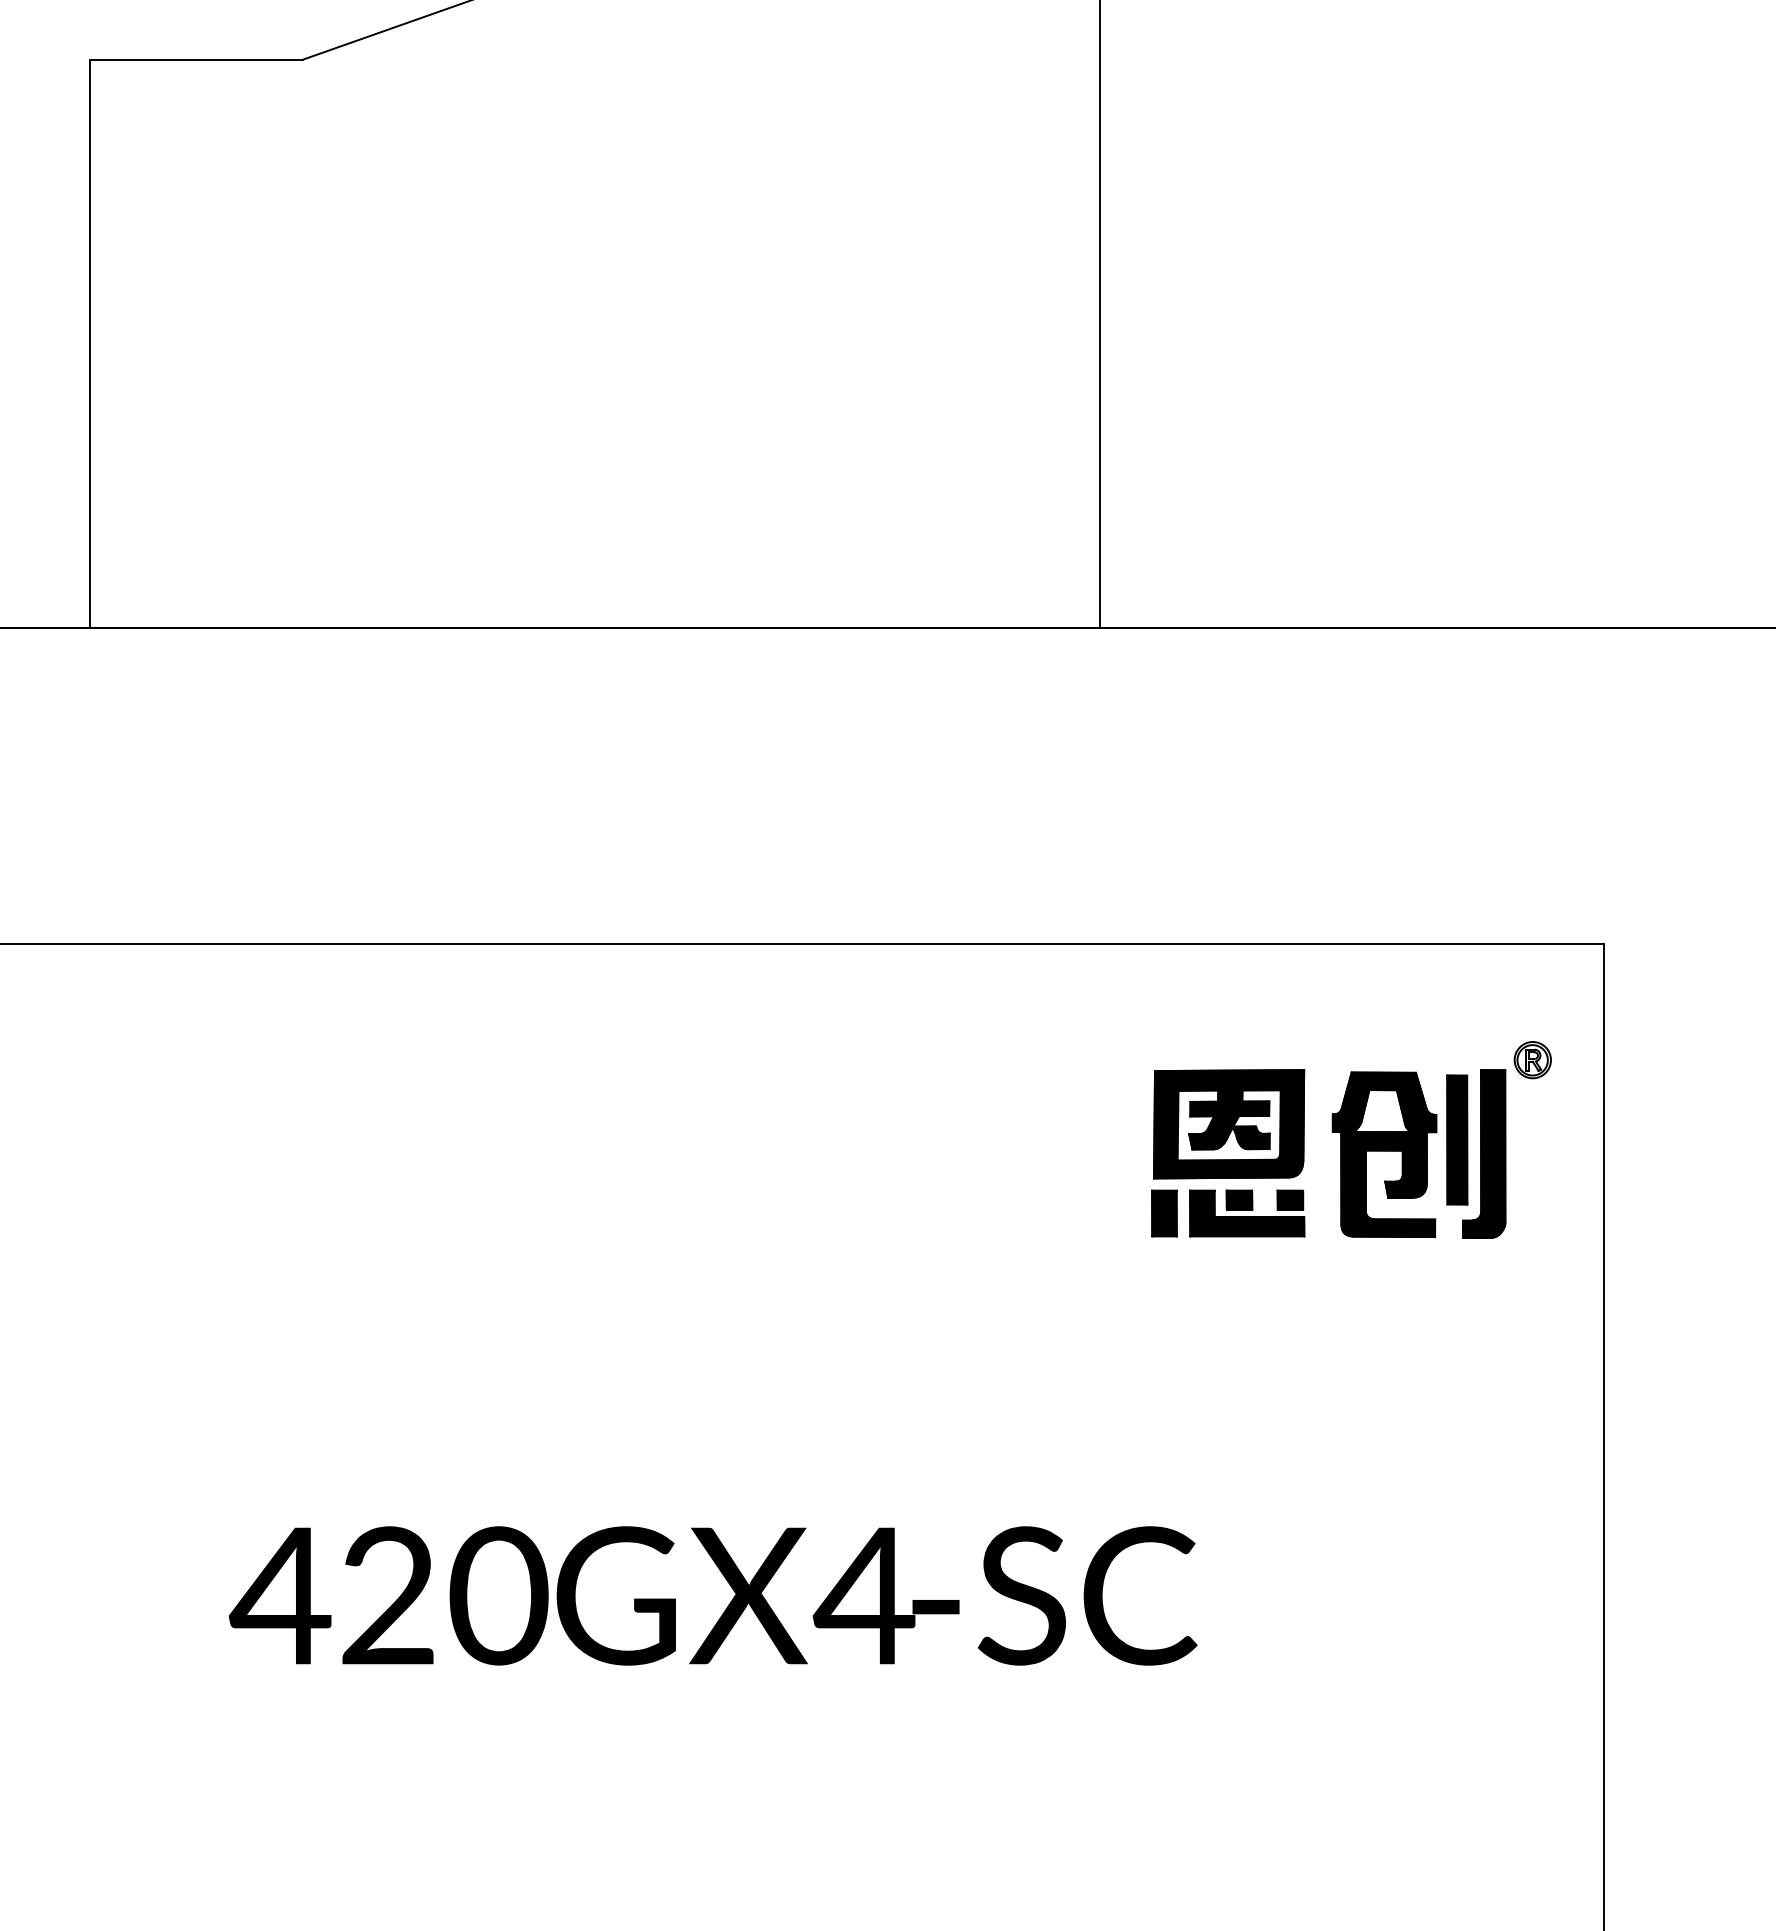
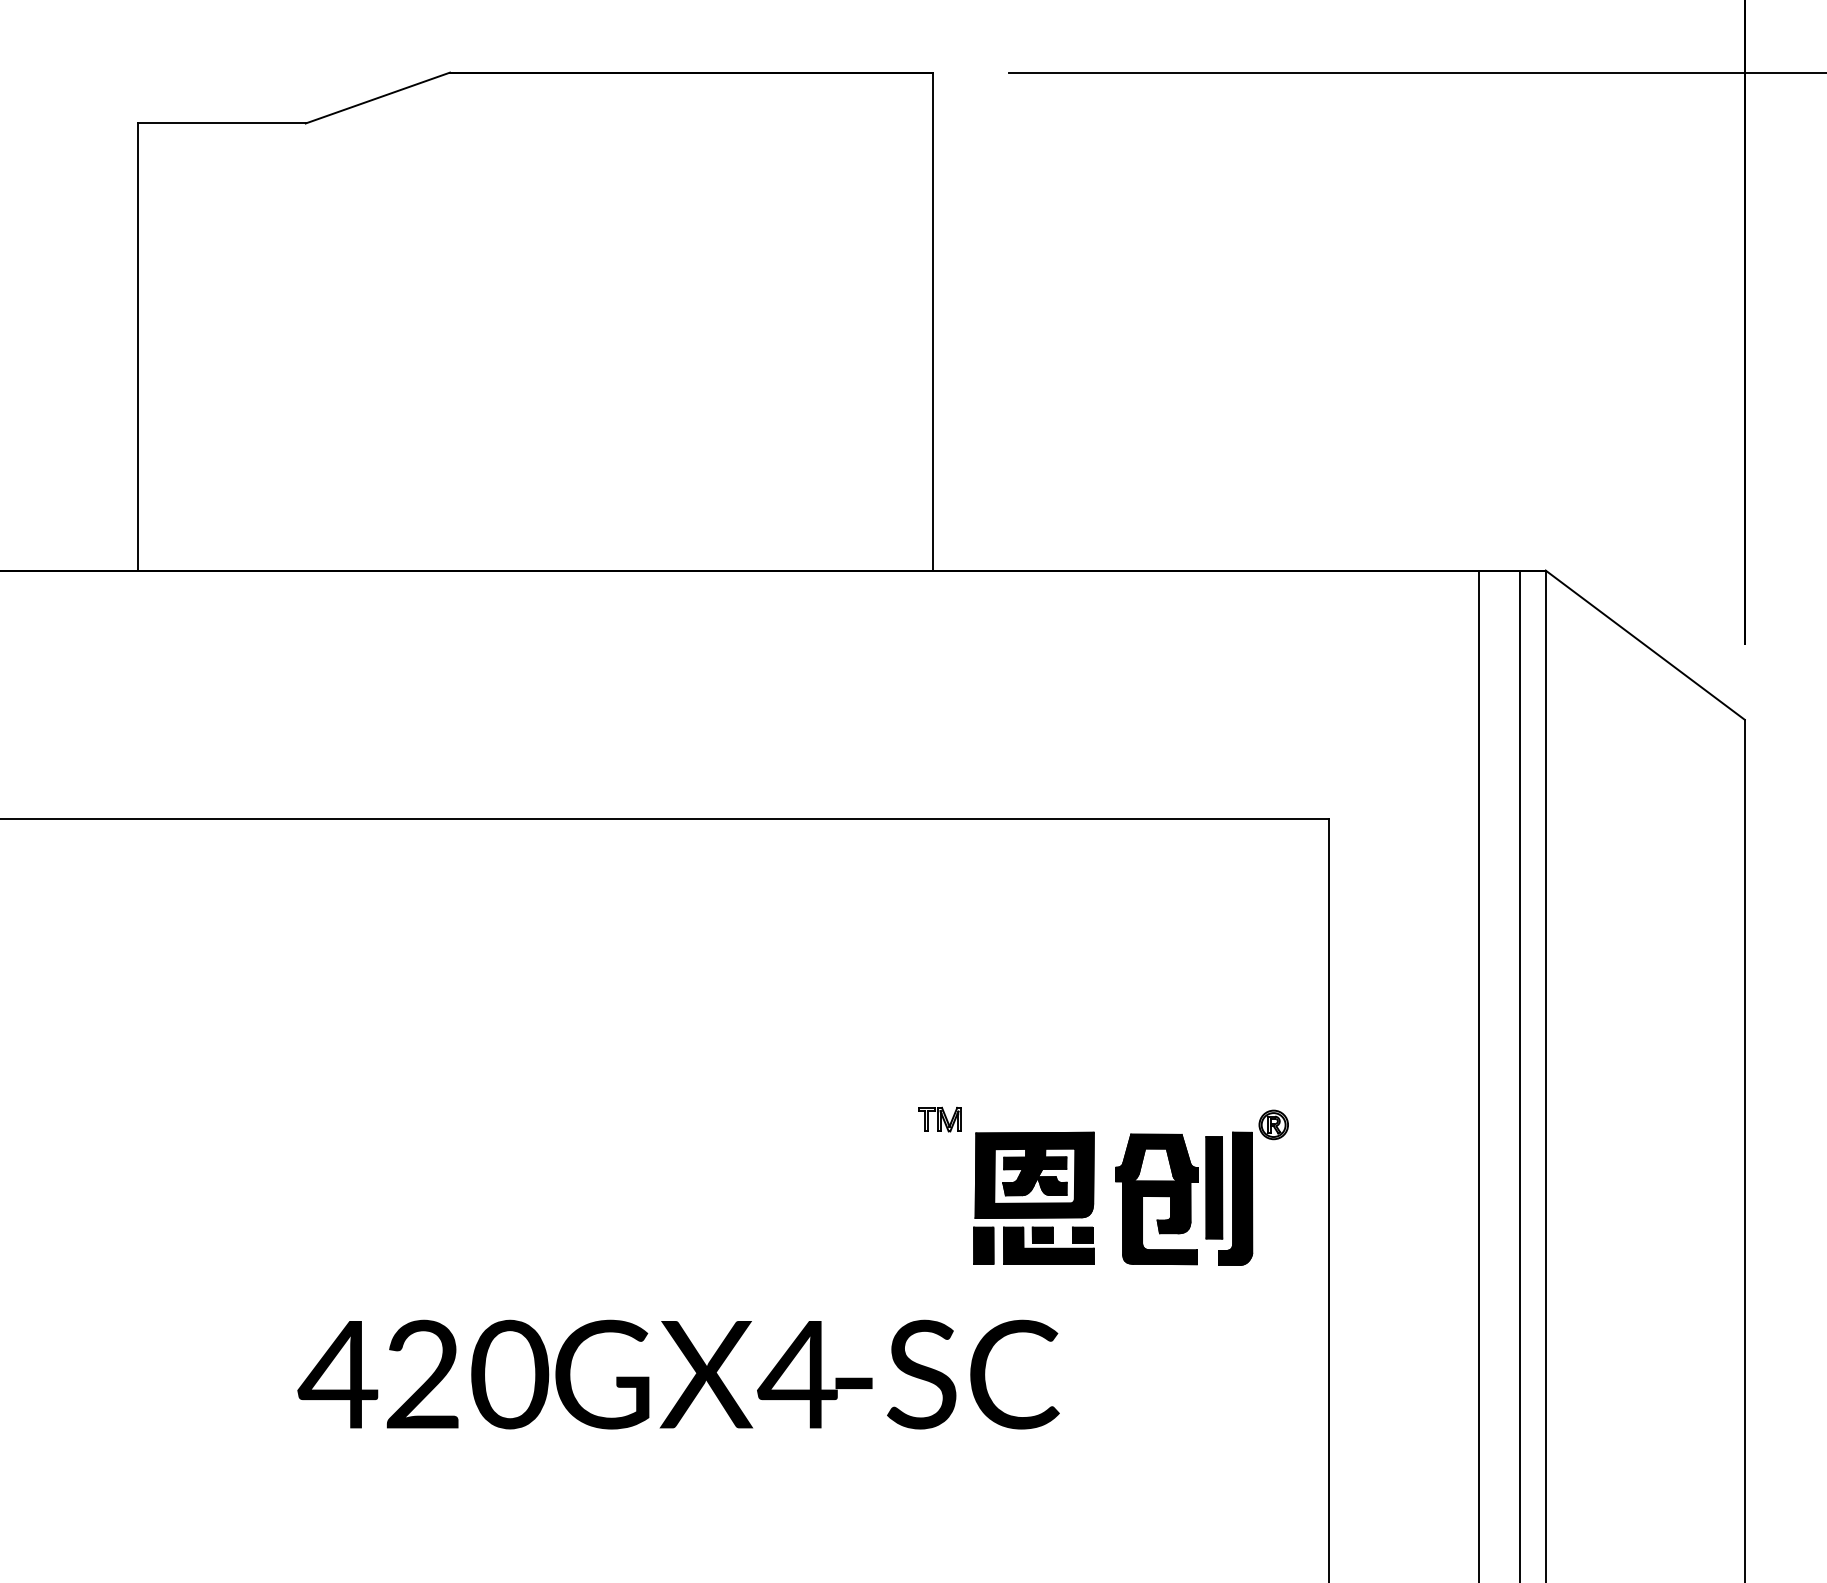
part: (1350, 1139) -> (1130, 1187), moved
part: (1108, 1325) -> (939, 1119), added
text: (713, 1595) -> (678, 1374), moved

